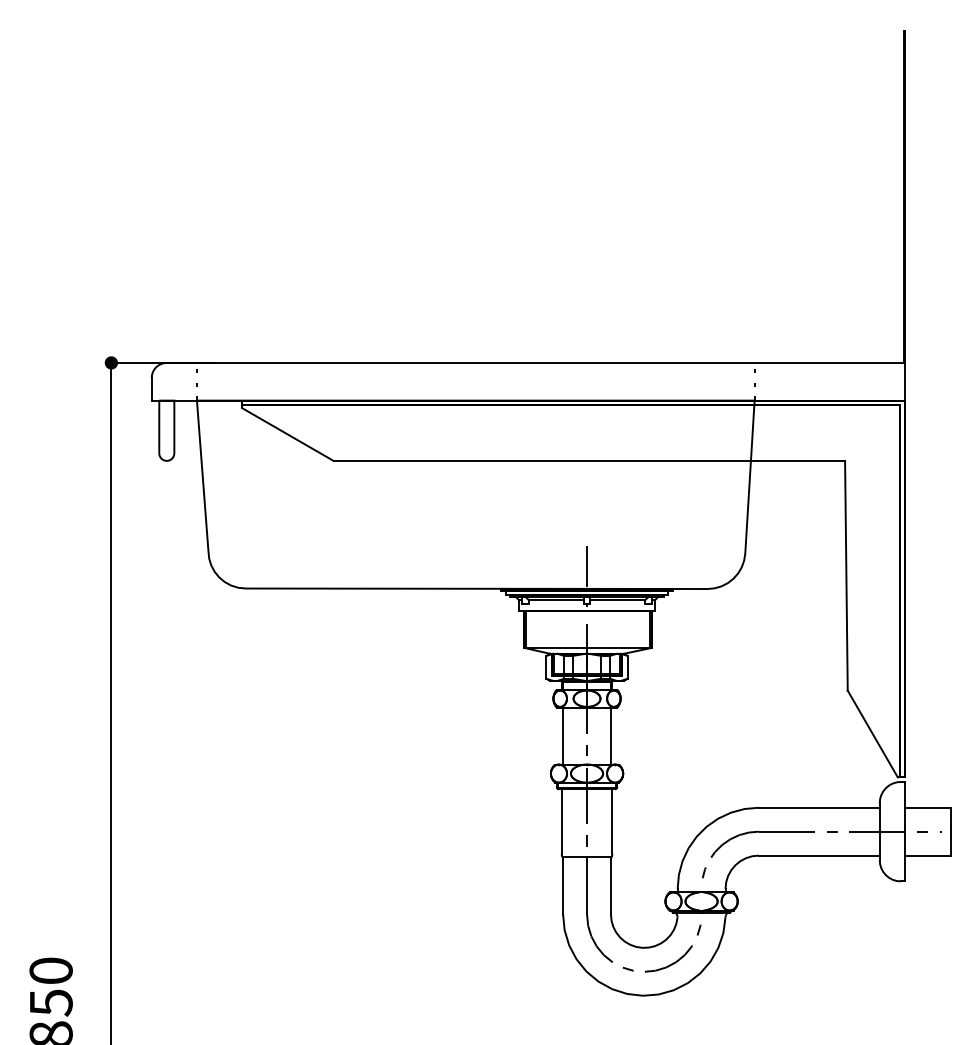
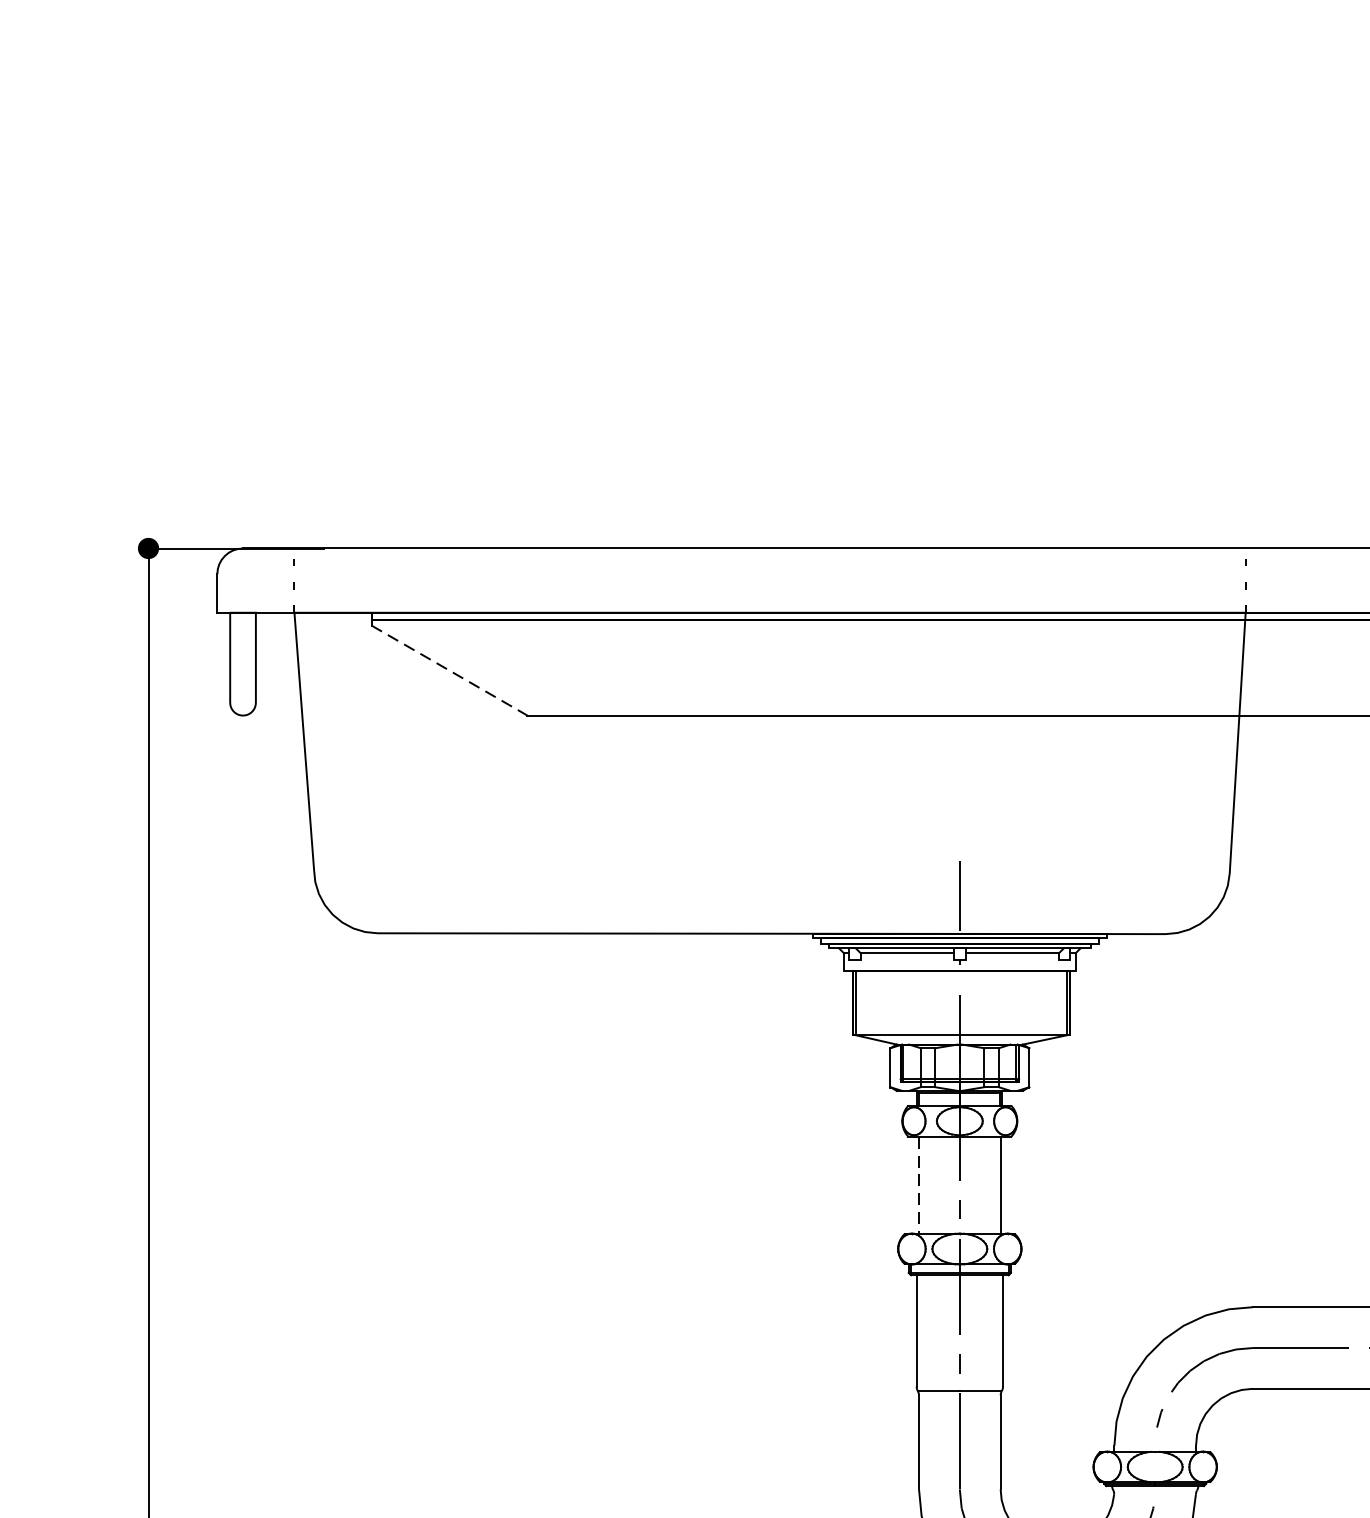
line: (287, 434) -> (448, 670), solid -> dashed
line: (563, 736) -> (919, 1185), solid -> dashed

